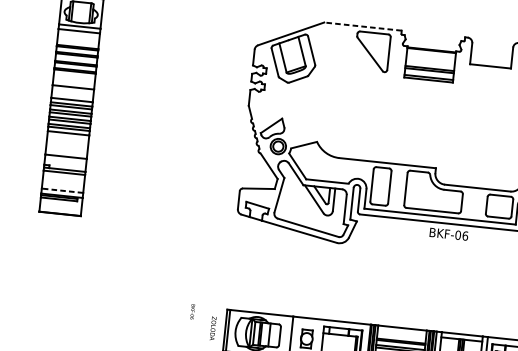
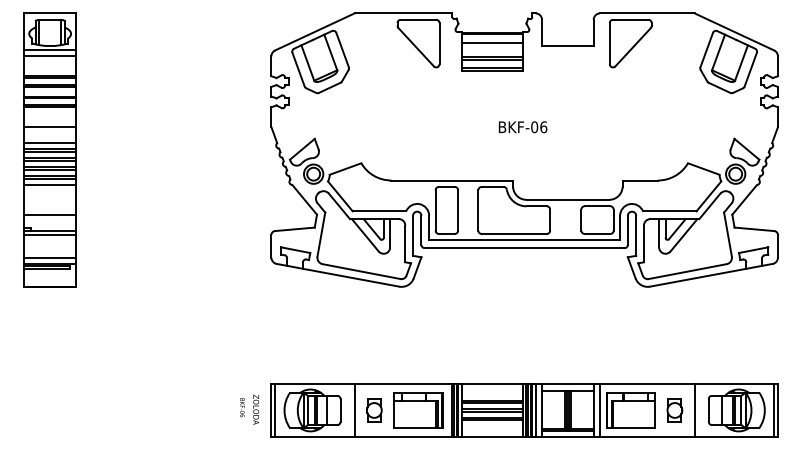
line: (362, 26) -> (403, 13), dashed -> solid
line: (431, 57) -> (492, 43), added
line: (62, 190) -> (49, 257), dashed -> solid
text: (449, 234) -> (523, 127), moved
text: (192, 311) -> (242, 407), moved

